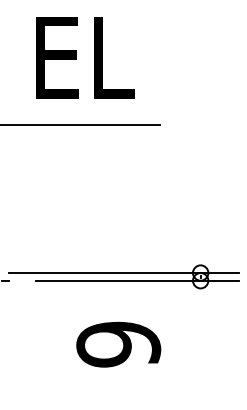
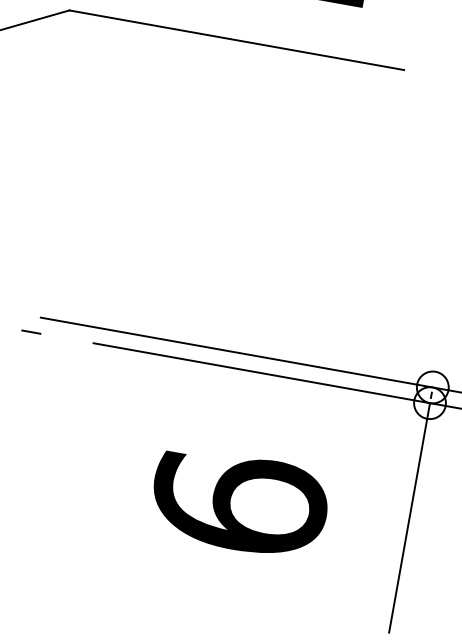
line: (200, 336) -> (409, 516), added
text: (118, 344) -> (239, 503), 9 -> 6

